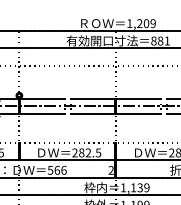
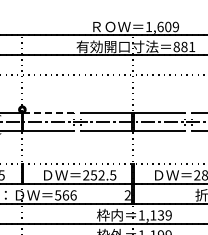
text: (139, 23) -> (160, 26), 1,209 -> 1,609
line: (42, 99) -> (48, 113), solid -> dashed
text: (81, 153) -> (93, 175), 282.5 -> 252.5

